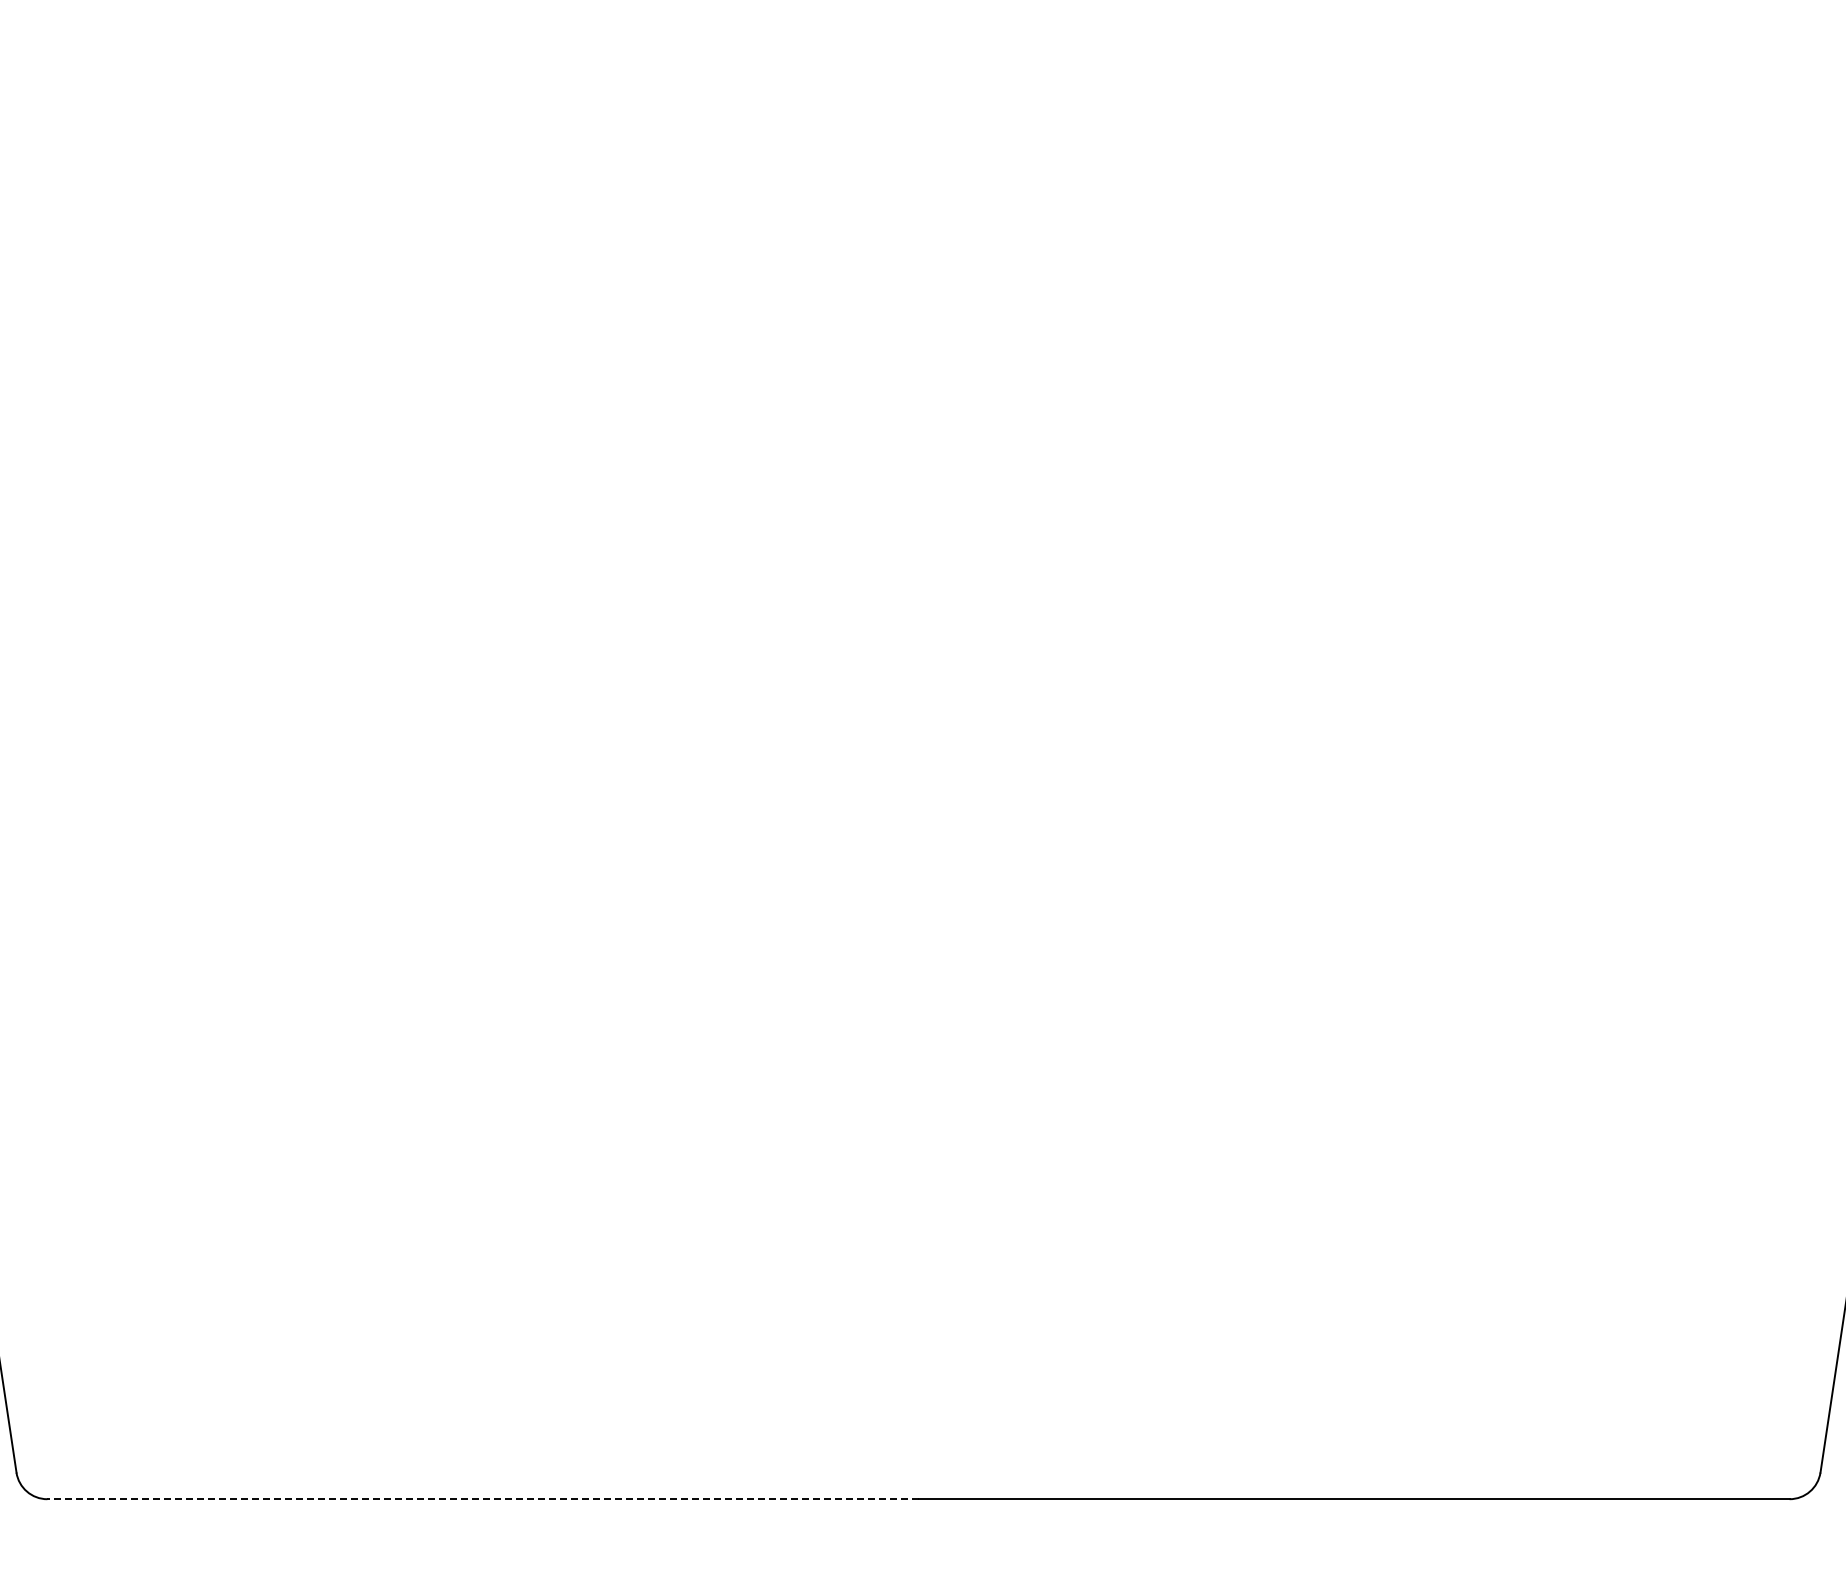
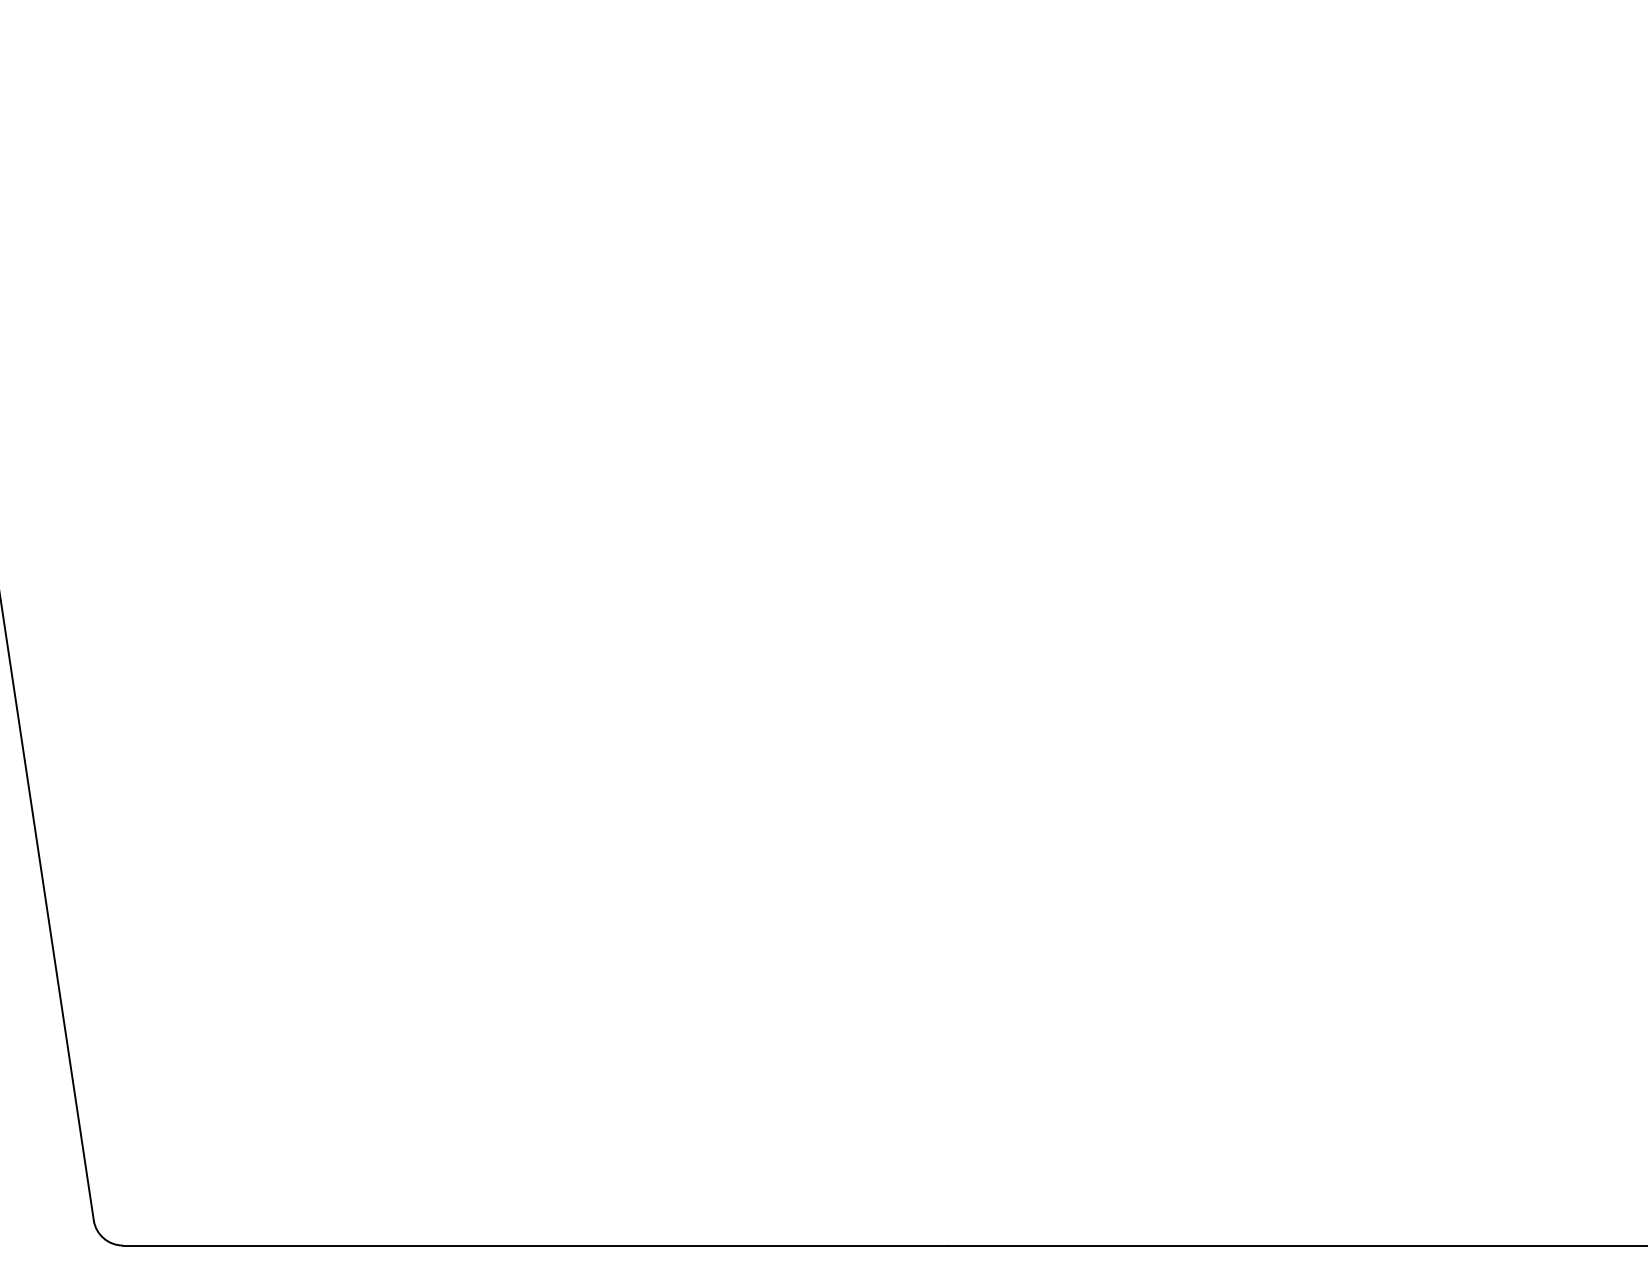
line: (482, 1499) -> (535, 1245), dashed -> solid

